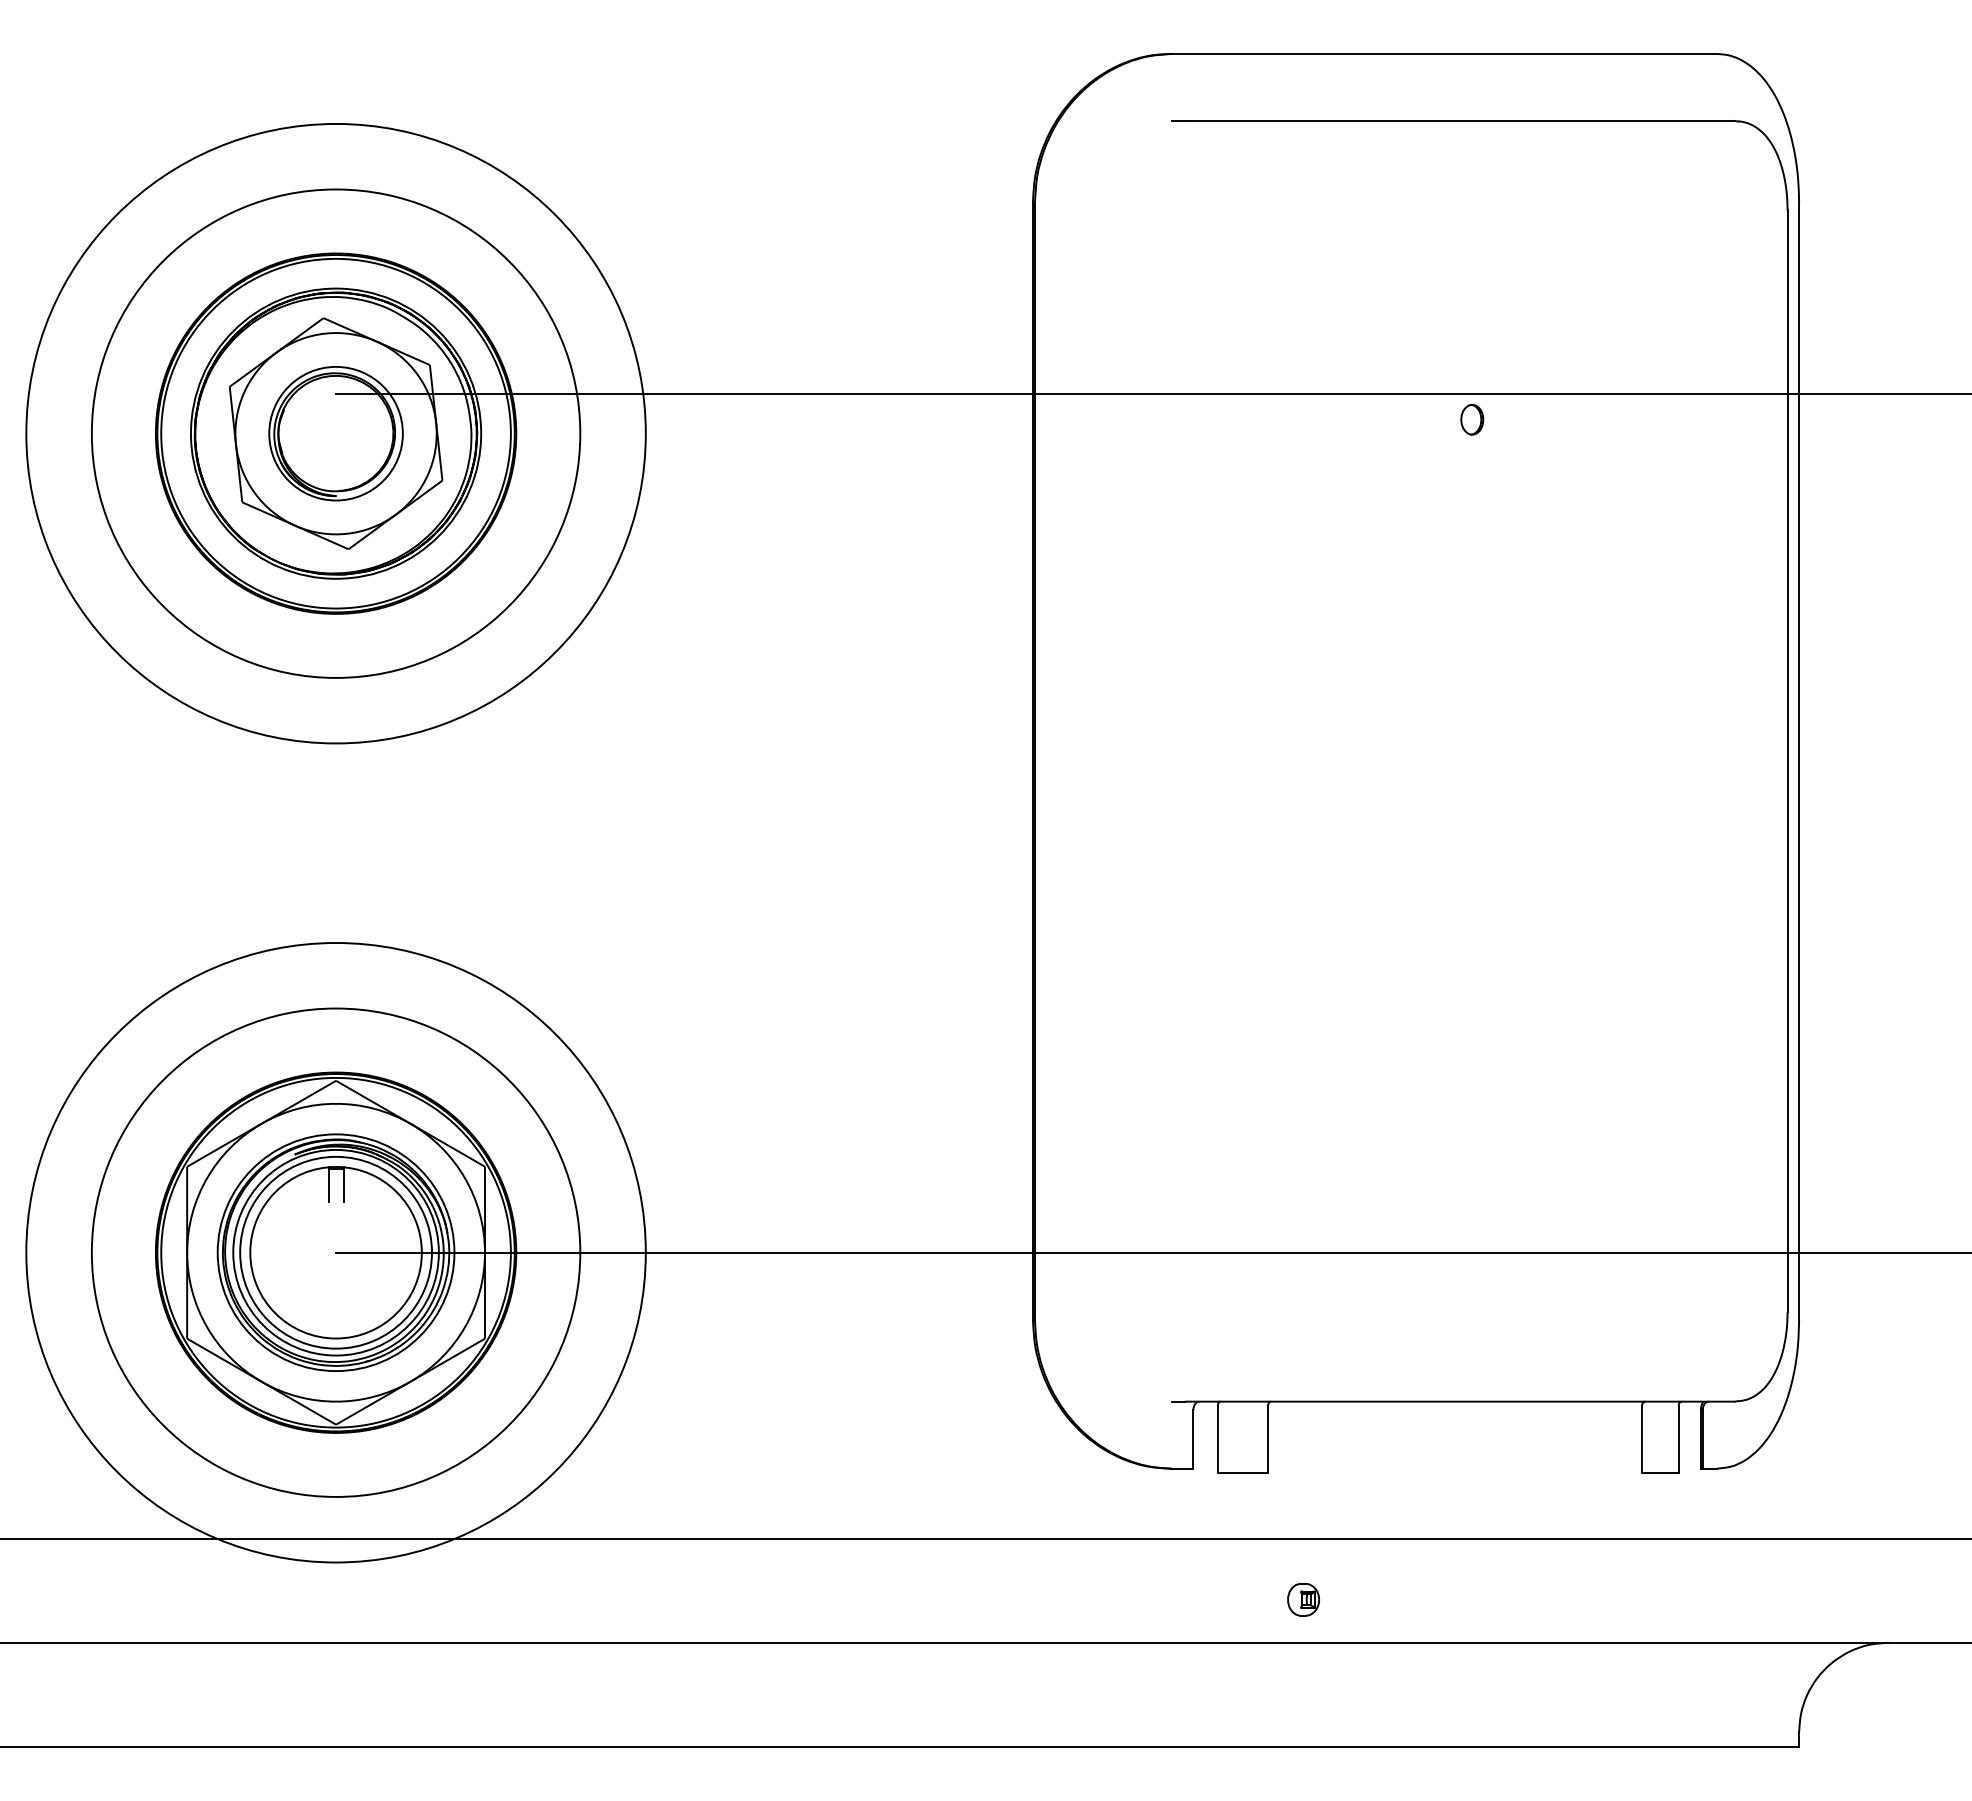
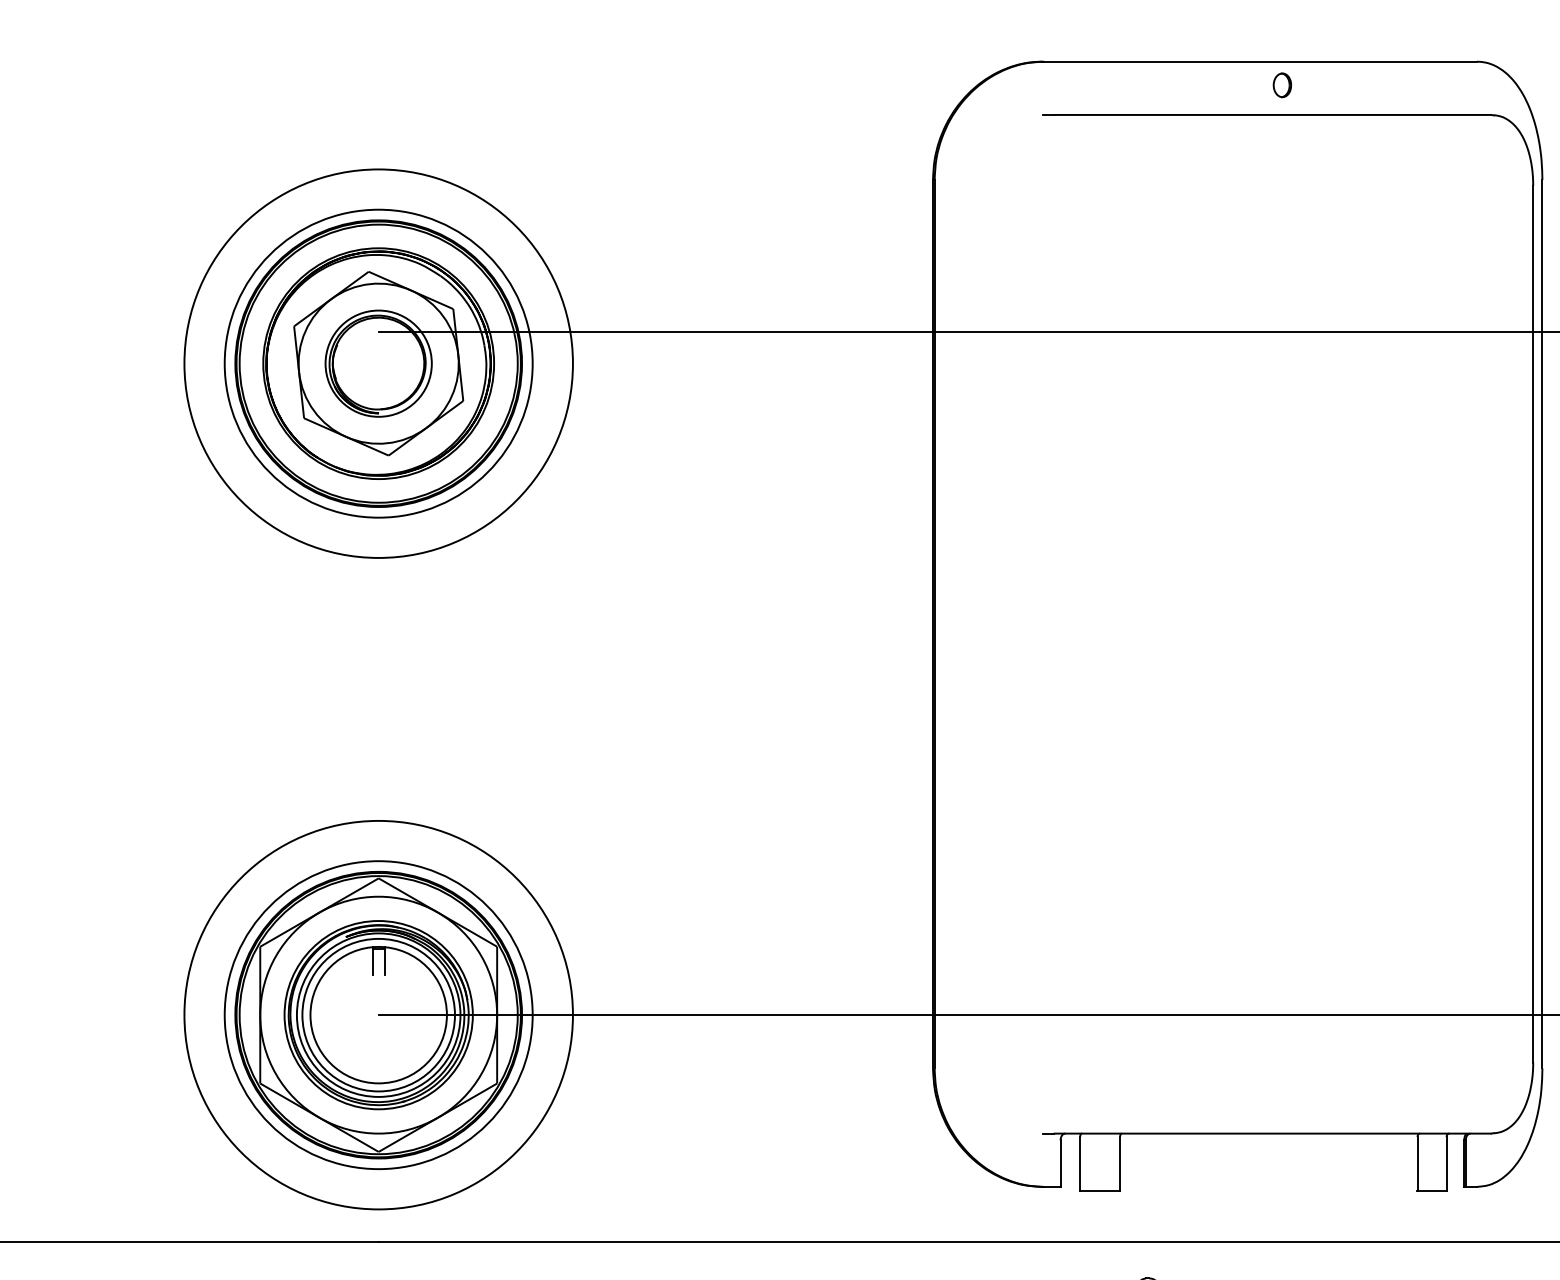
part: (1472, 419) -> (1282, 85), moved
circle: (335, 433) -> (378, 363), size x0.62
circle: (335, 1252) -> (378, 1014), size x0.62

